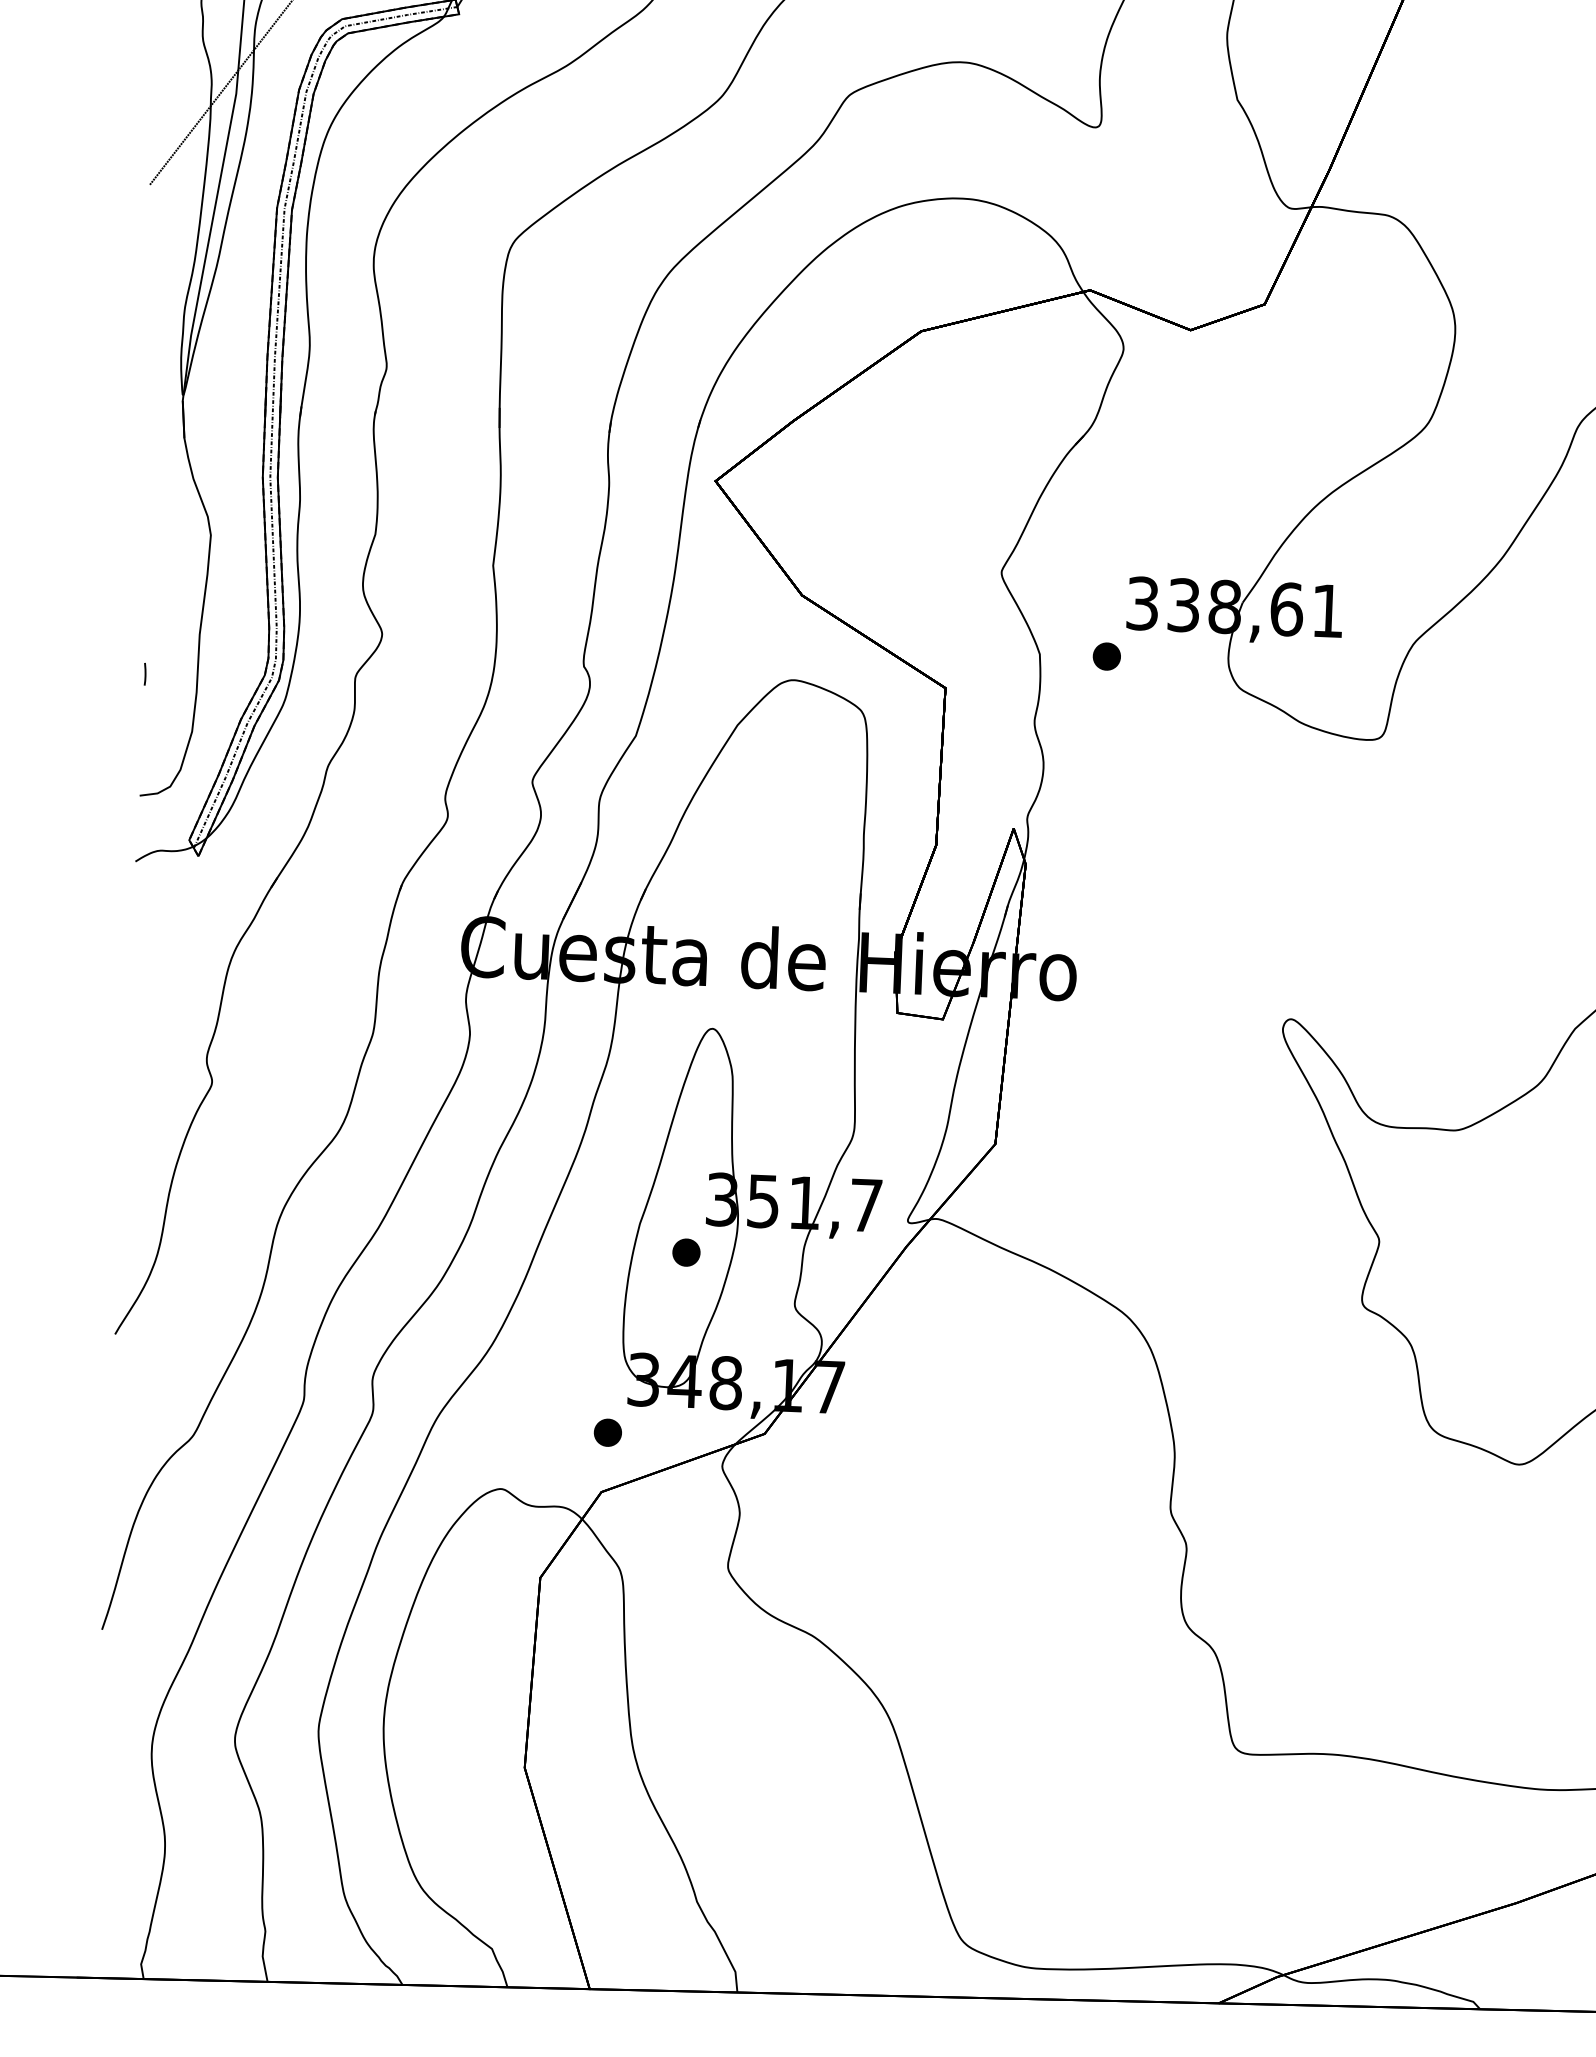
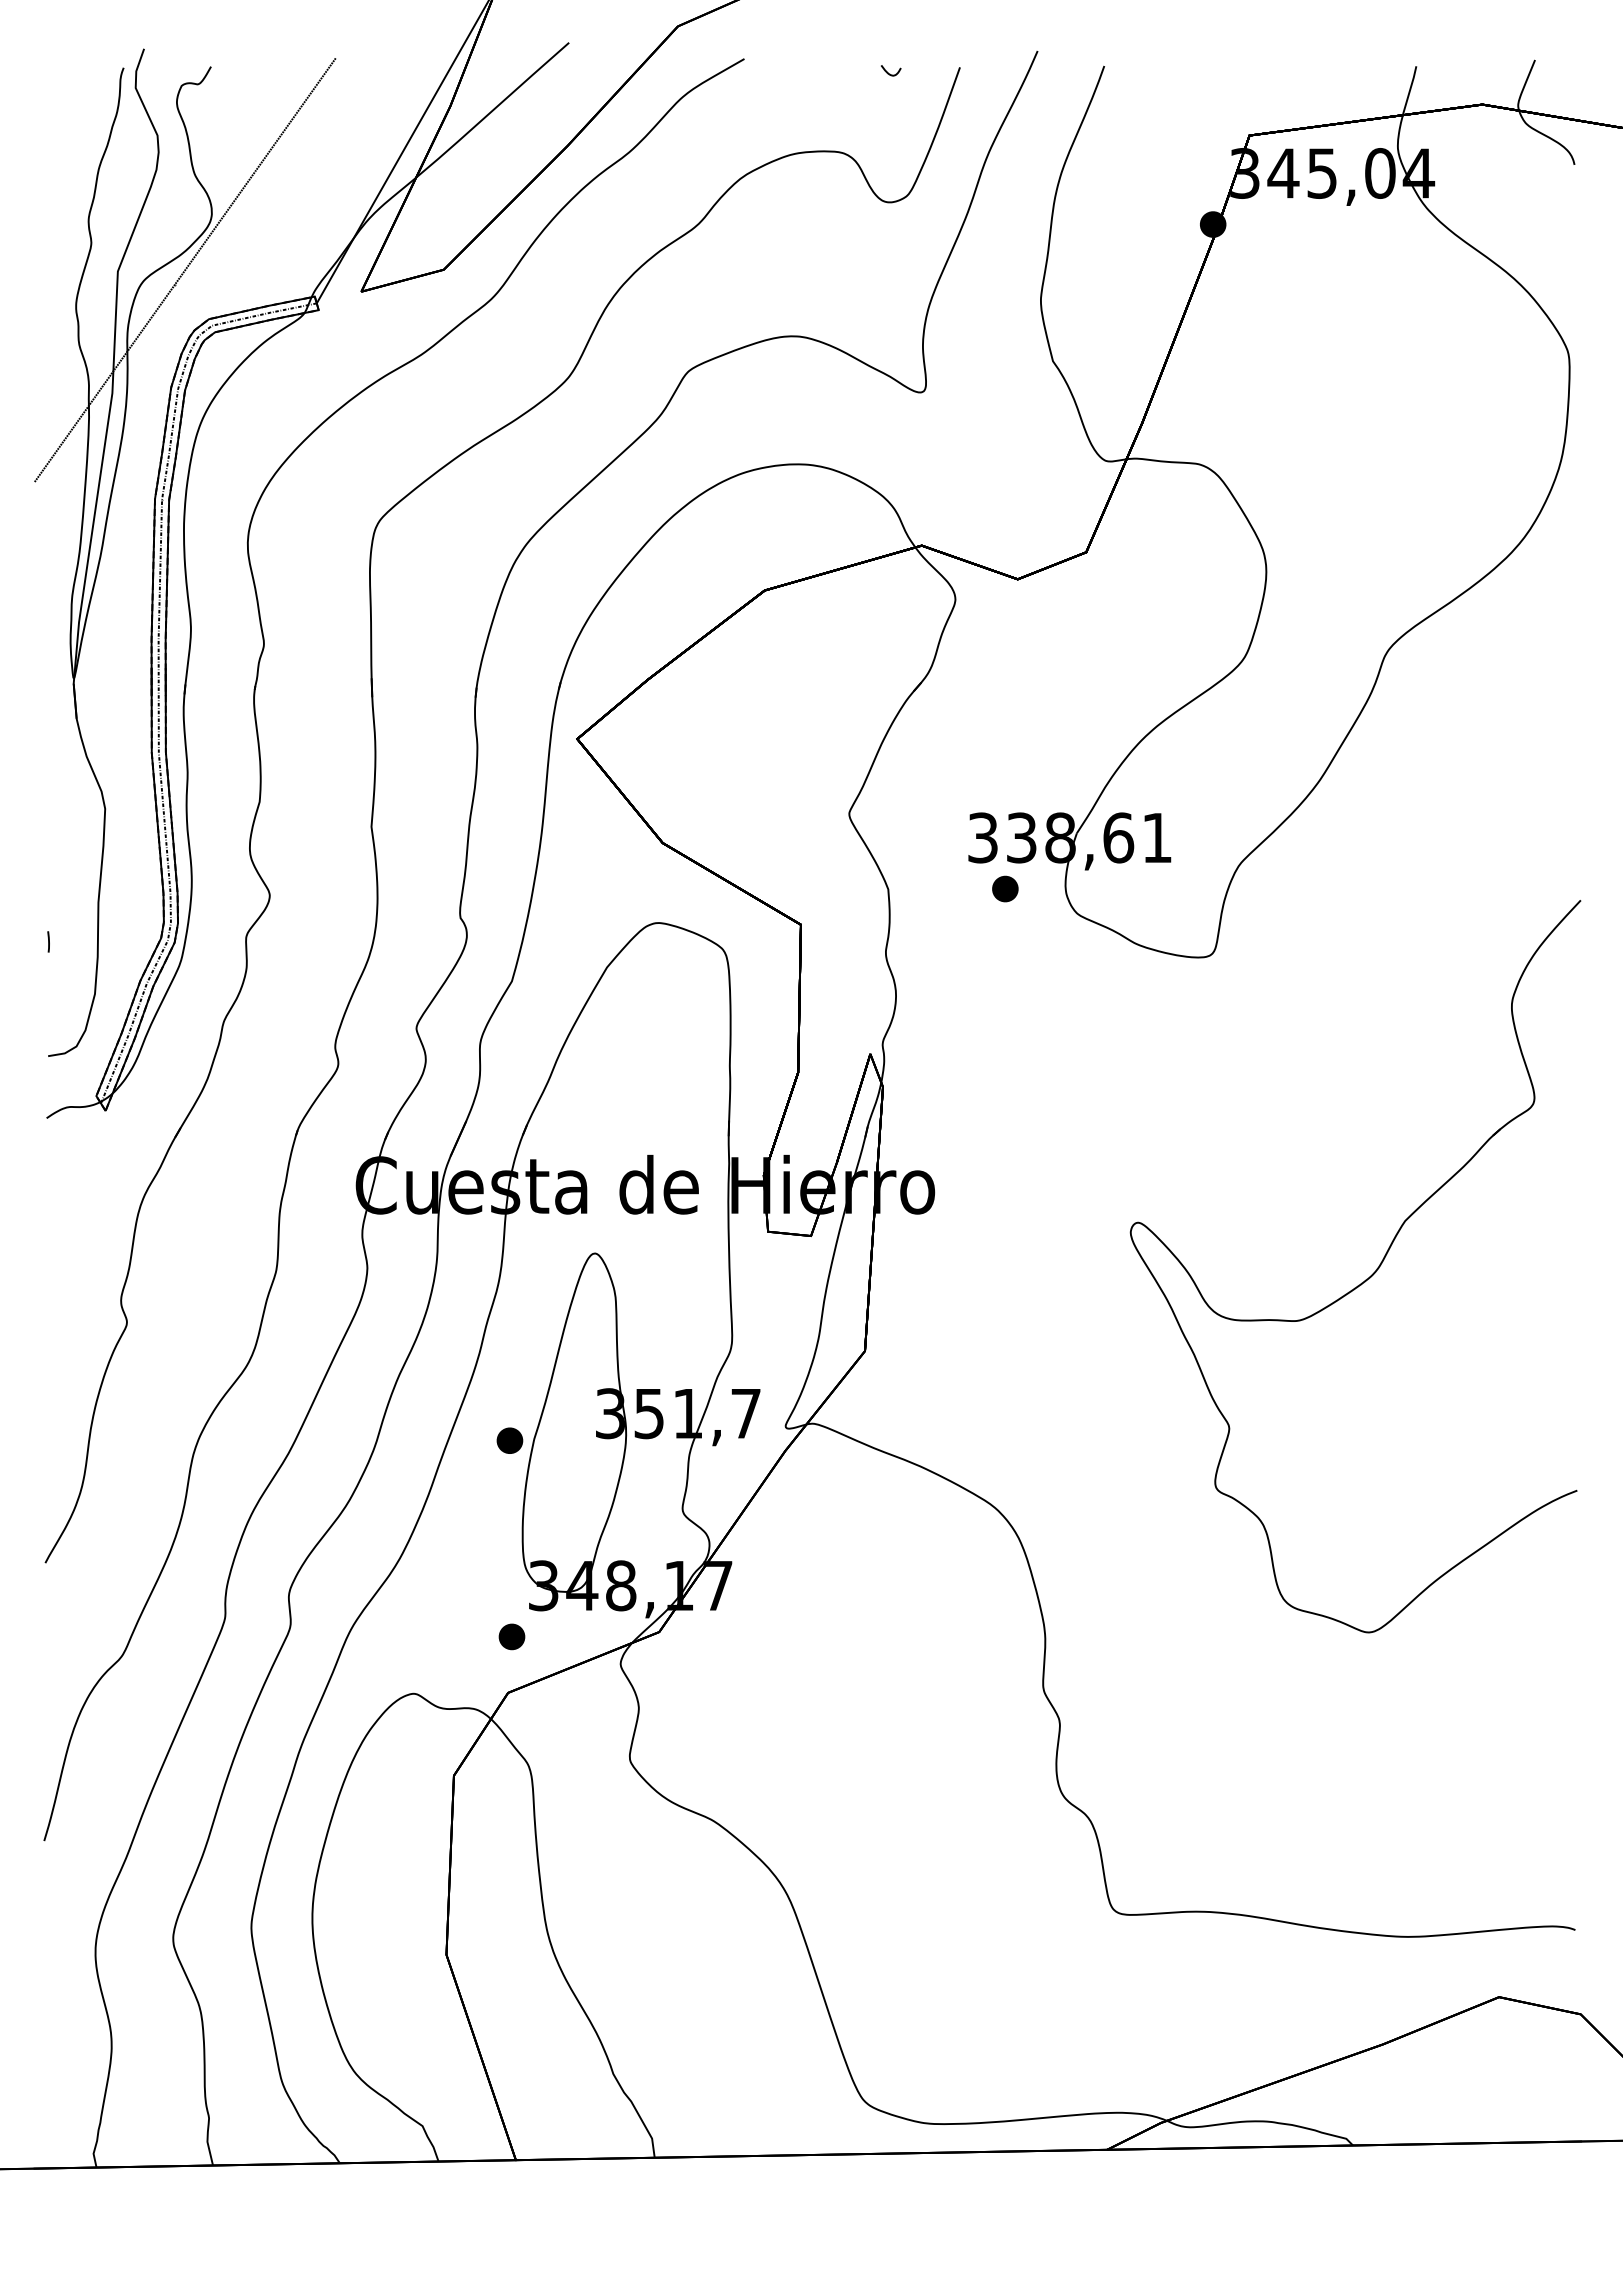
part: (1107, 656) -> (1005, 888), moved
part: (686, 1252) -> (509, 1440), moved

